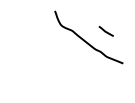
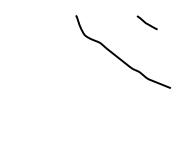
line: (105, 31) -> (146, 23), moved

